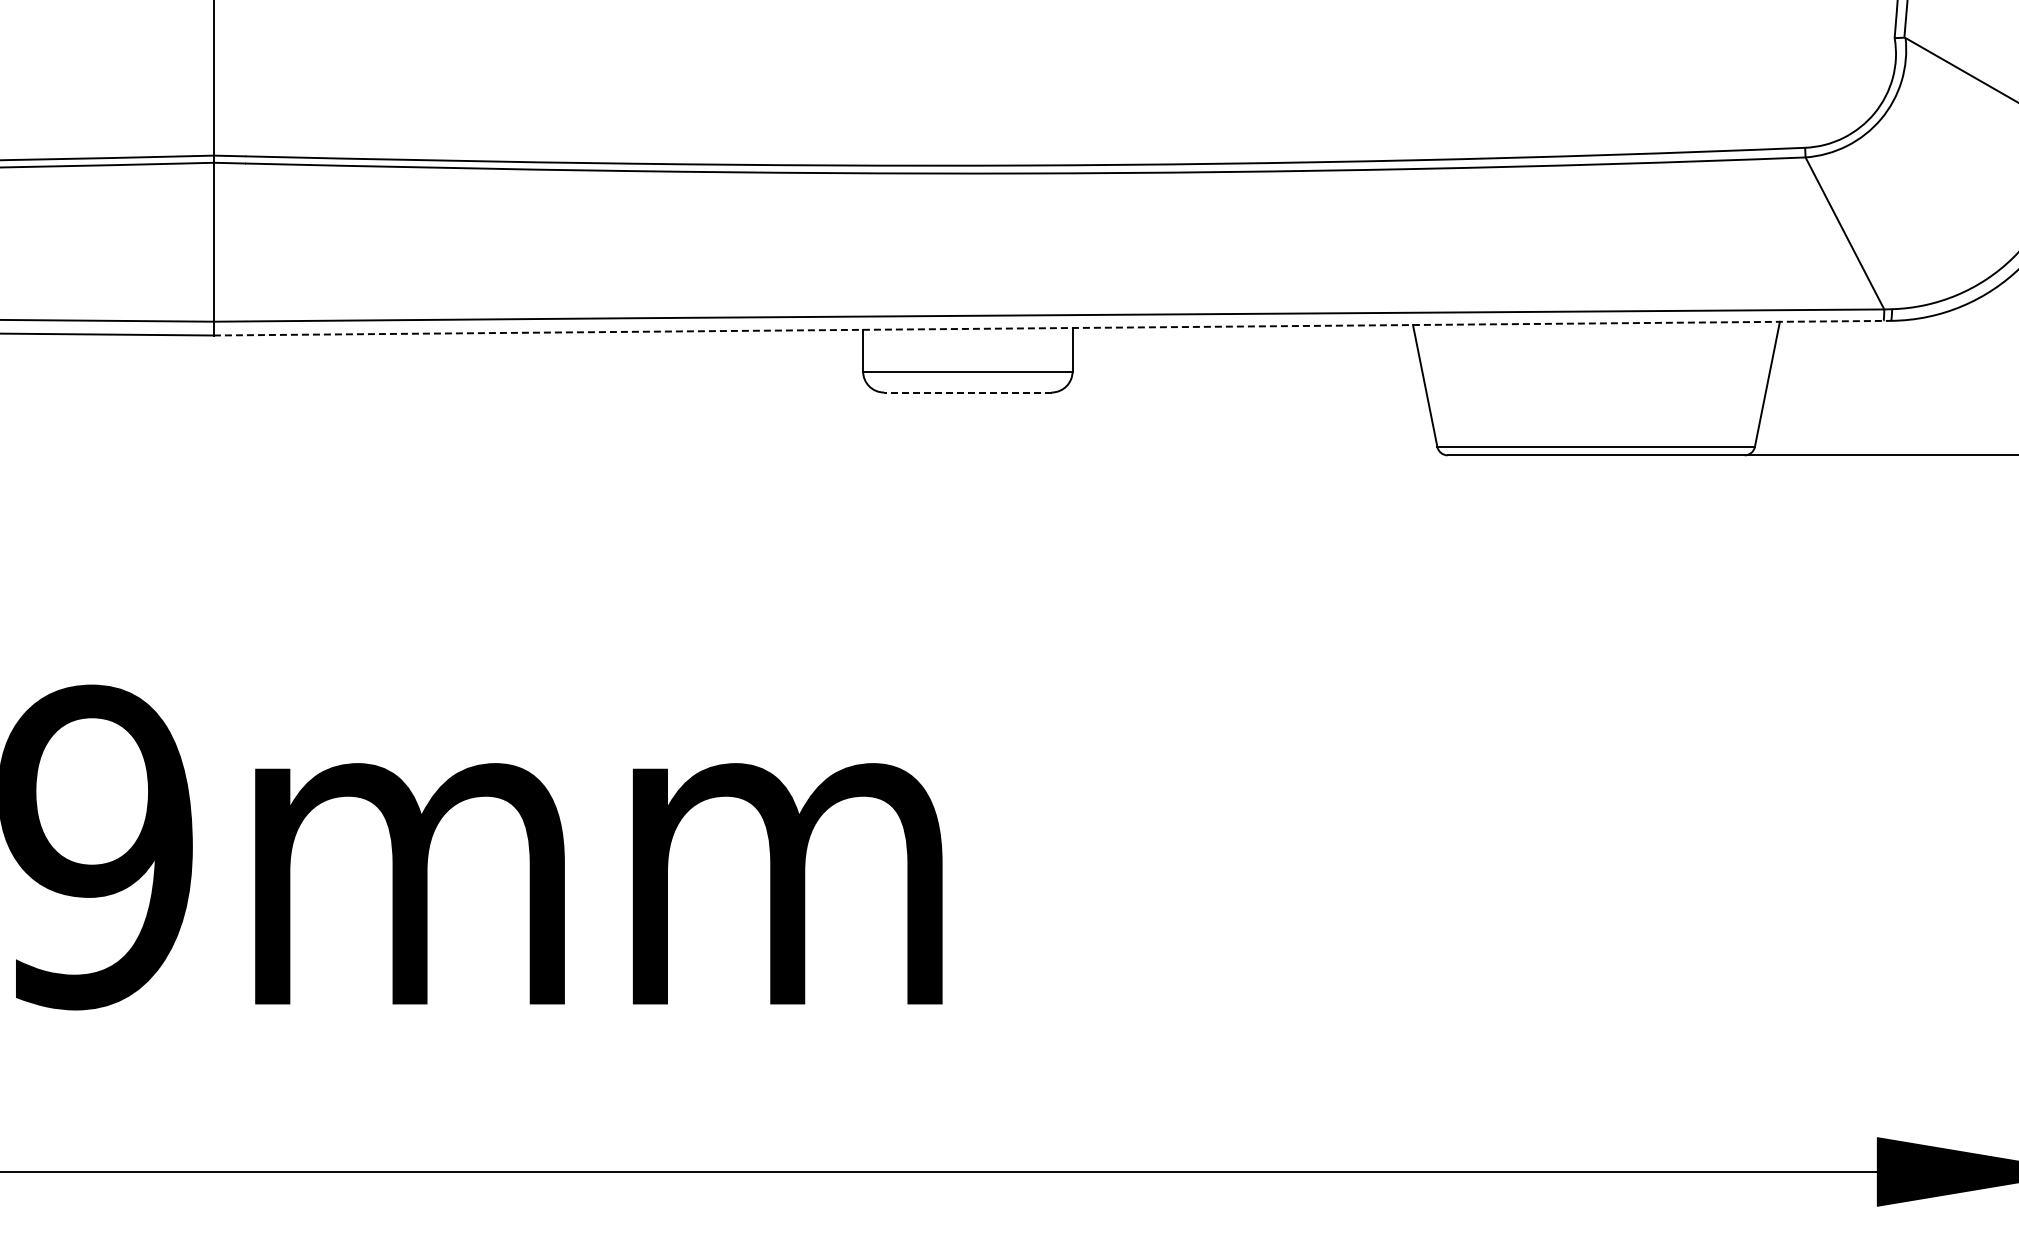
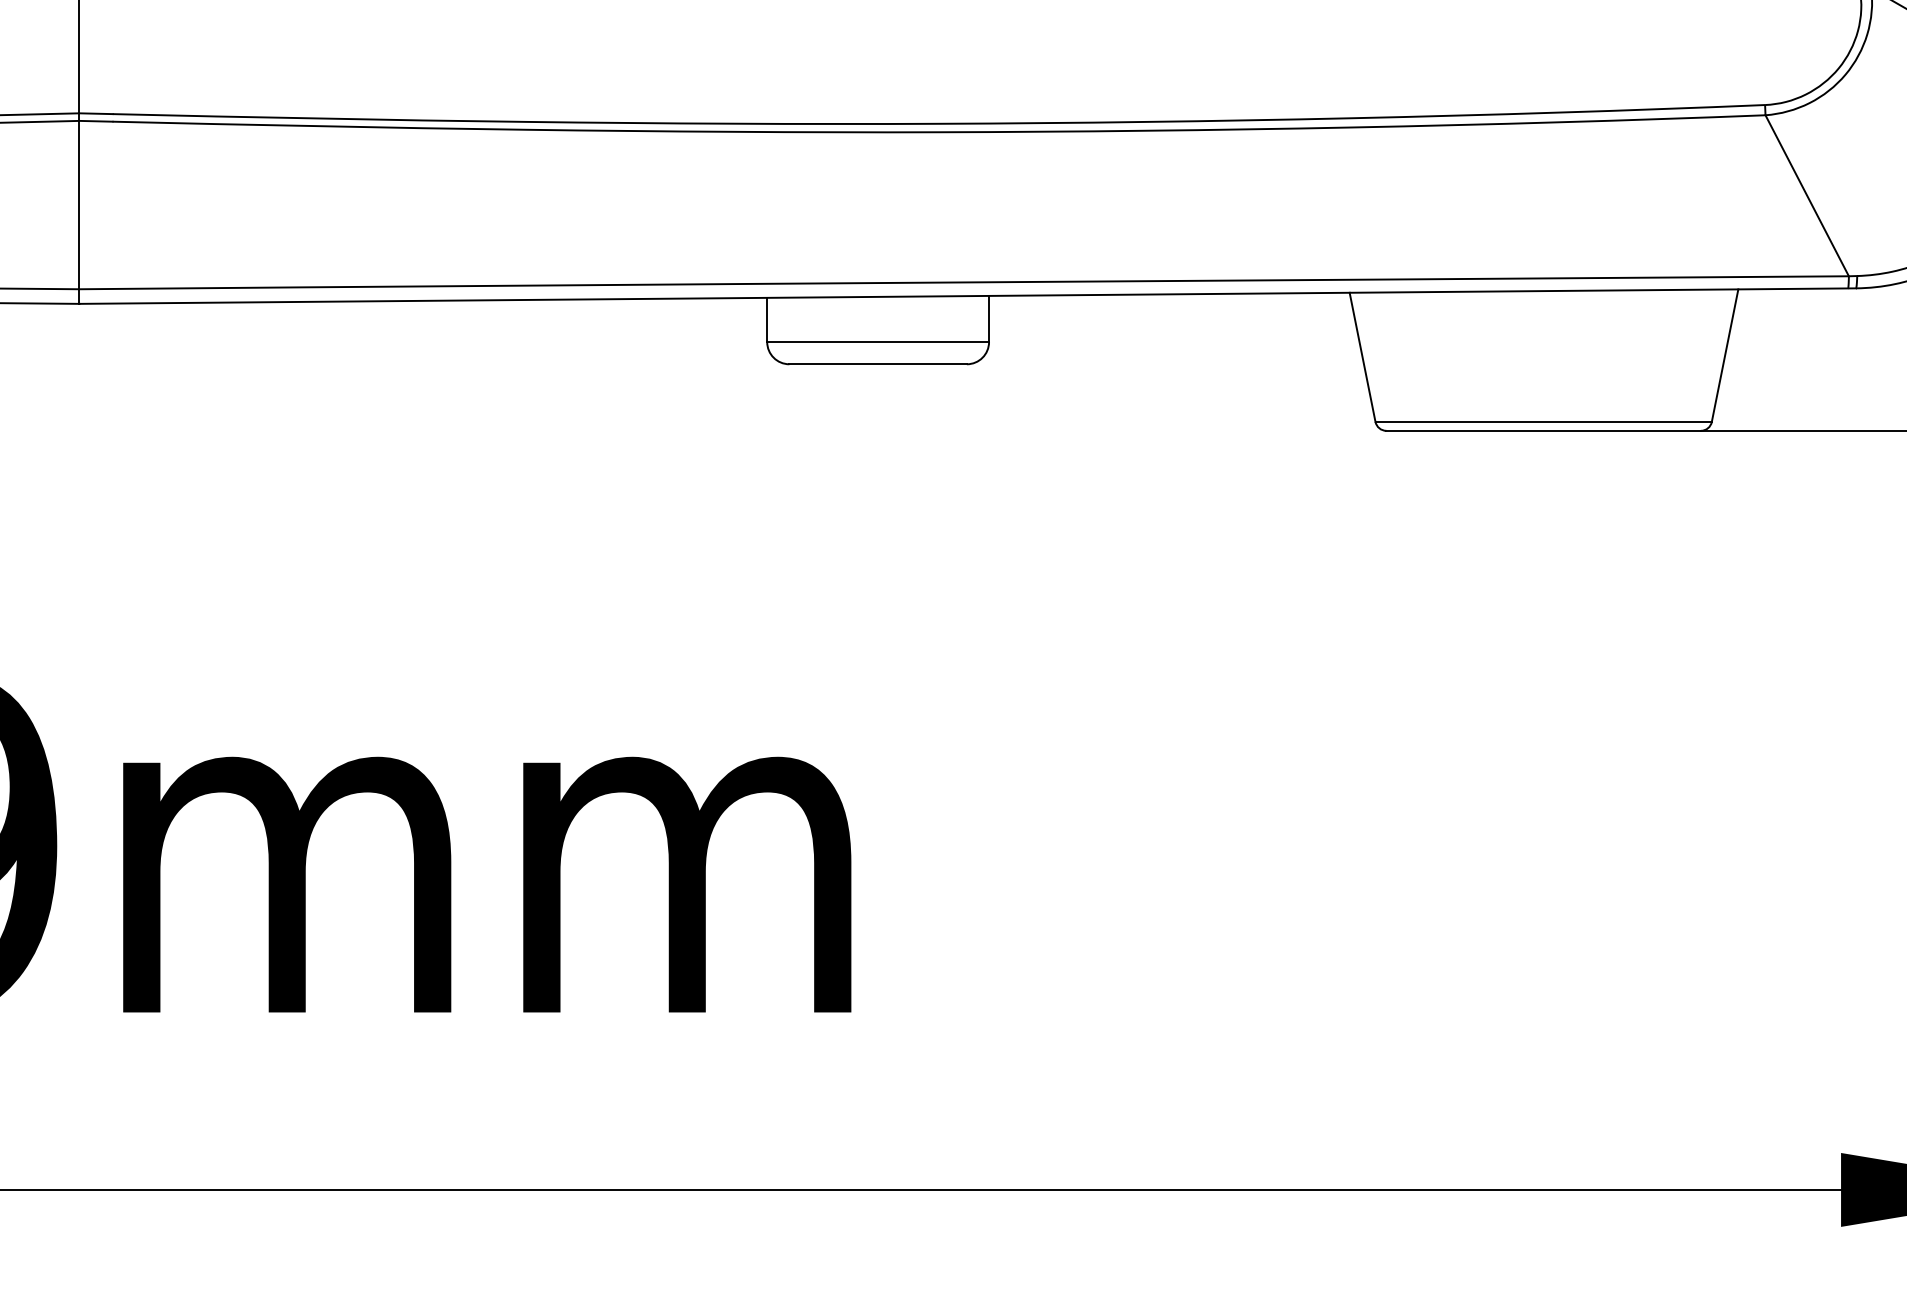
line: (1052, 328) -> (967, 296), dashed -> solid
line: (967, 392) -> (877, 364), dashed -> solid

